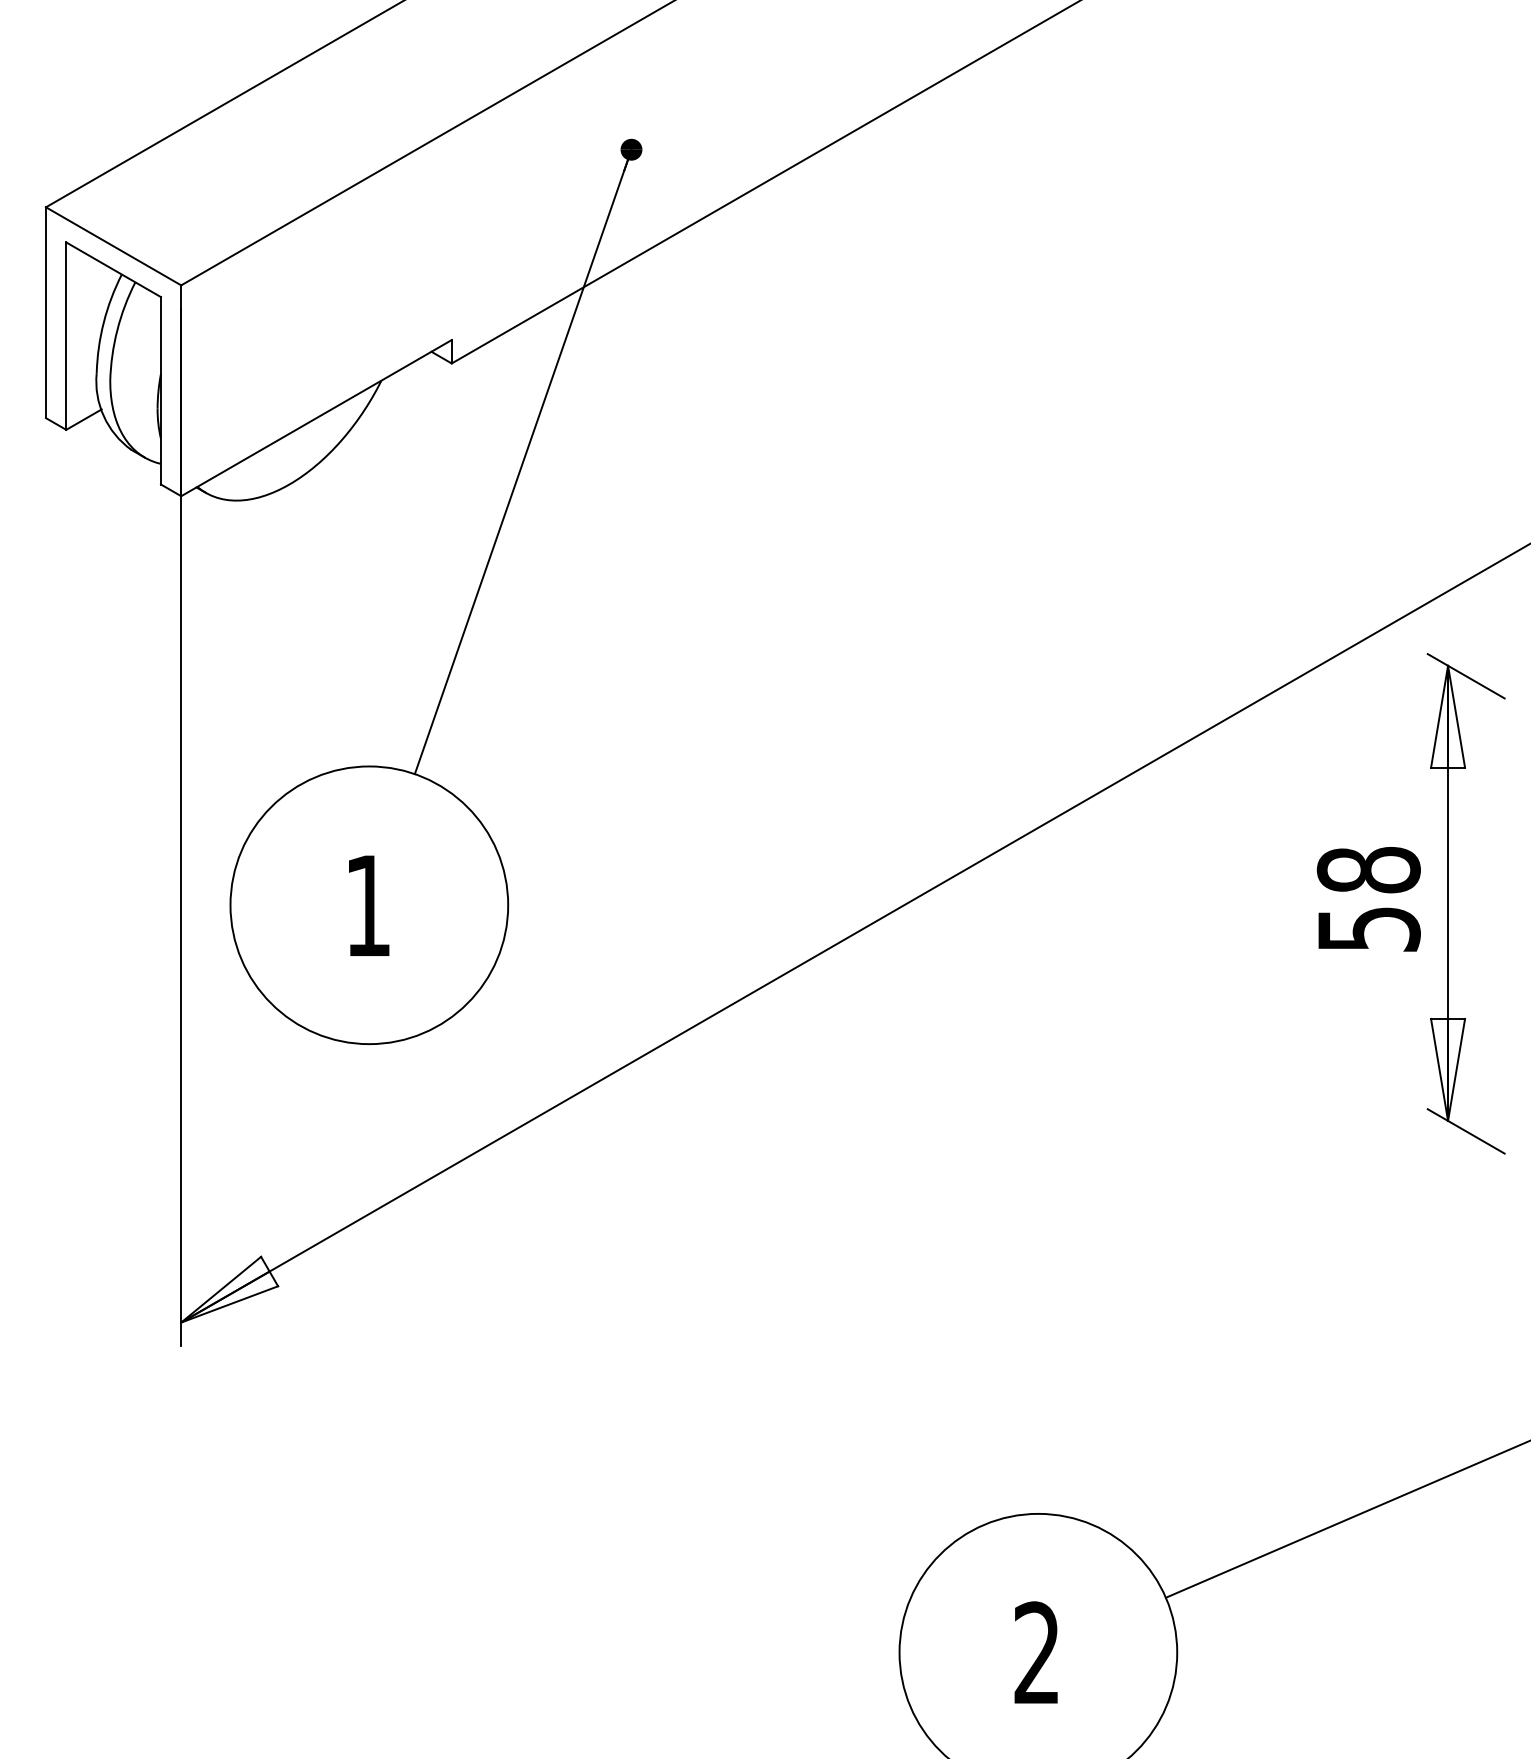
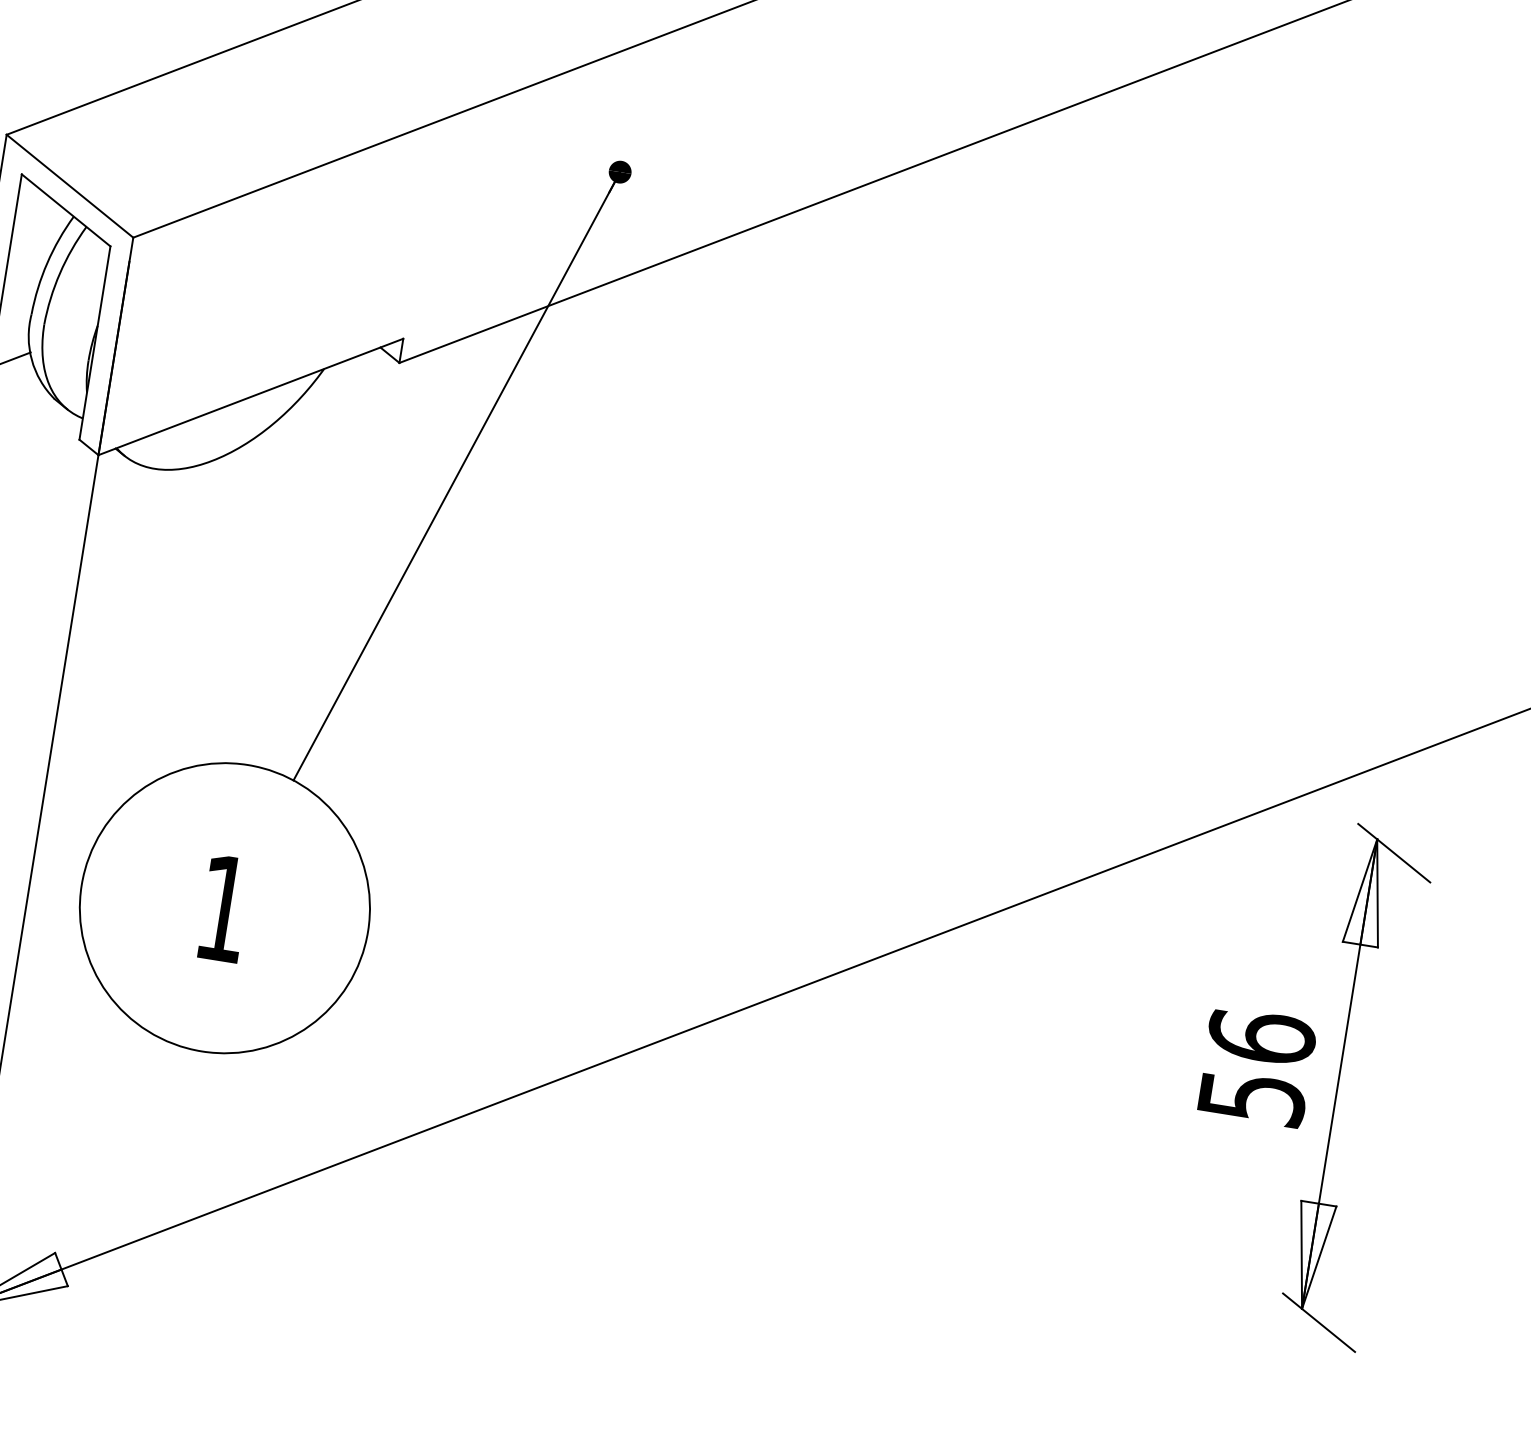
text: (1368, 869) -> (1261, 1036), 58 -> 56

